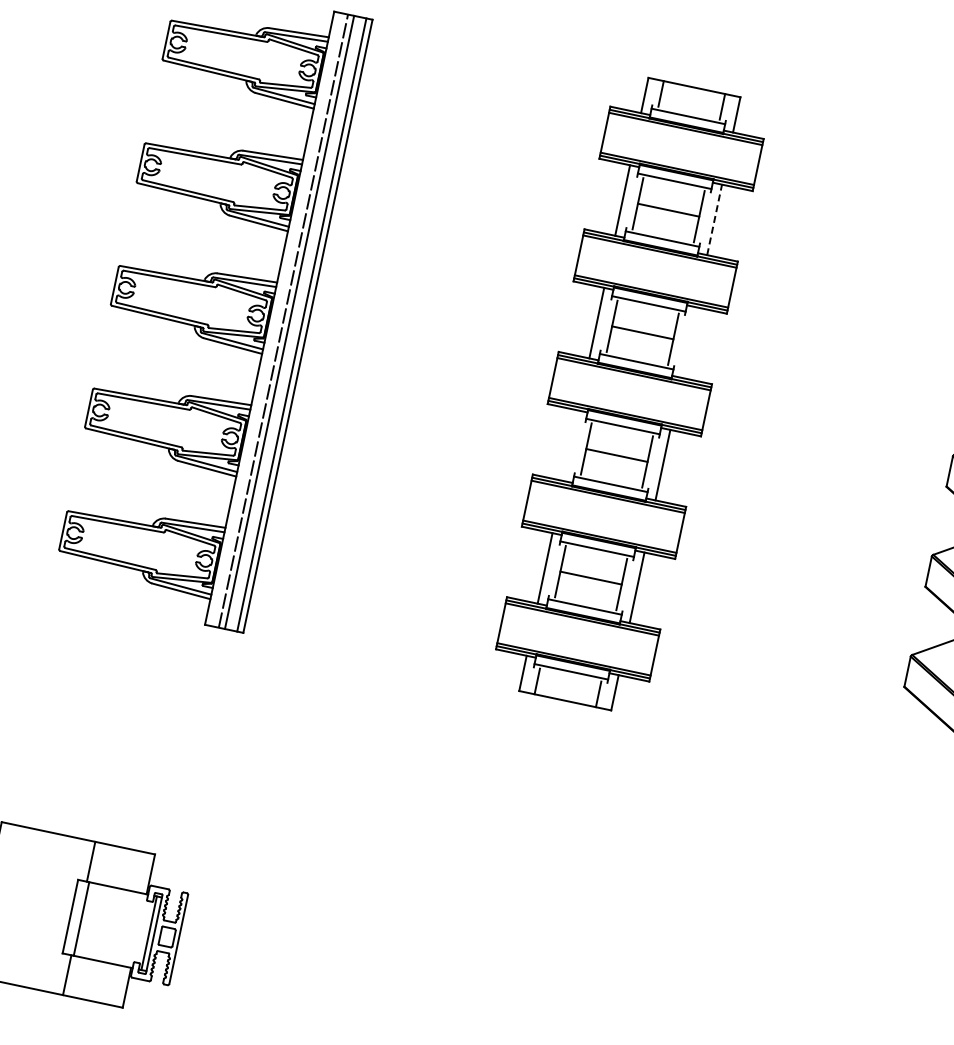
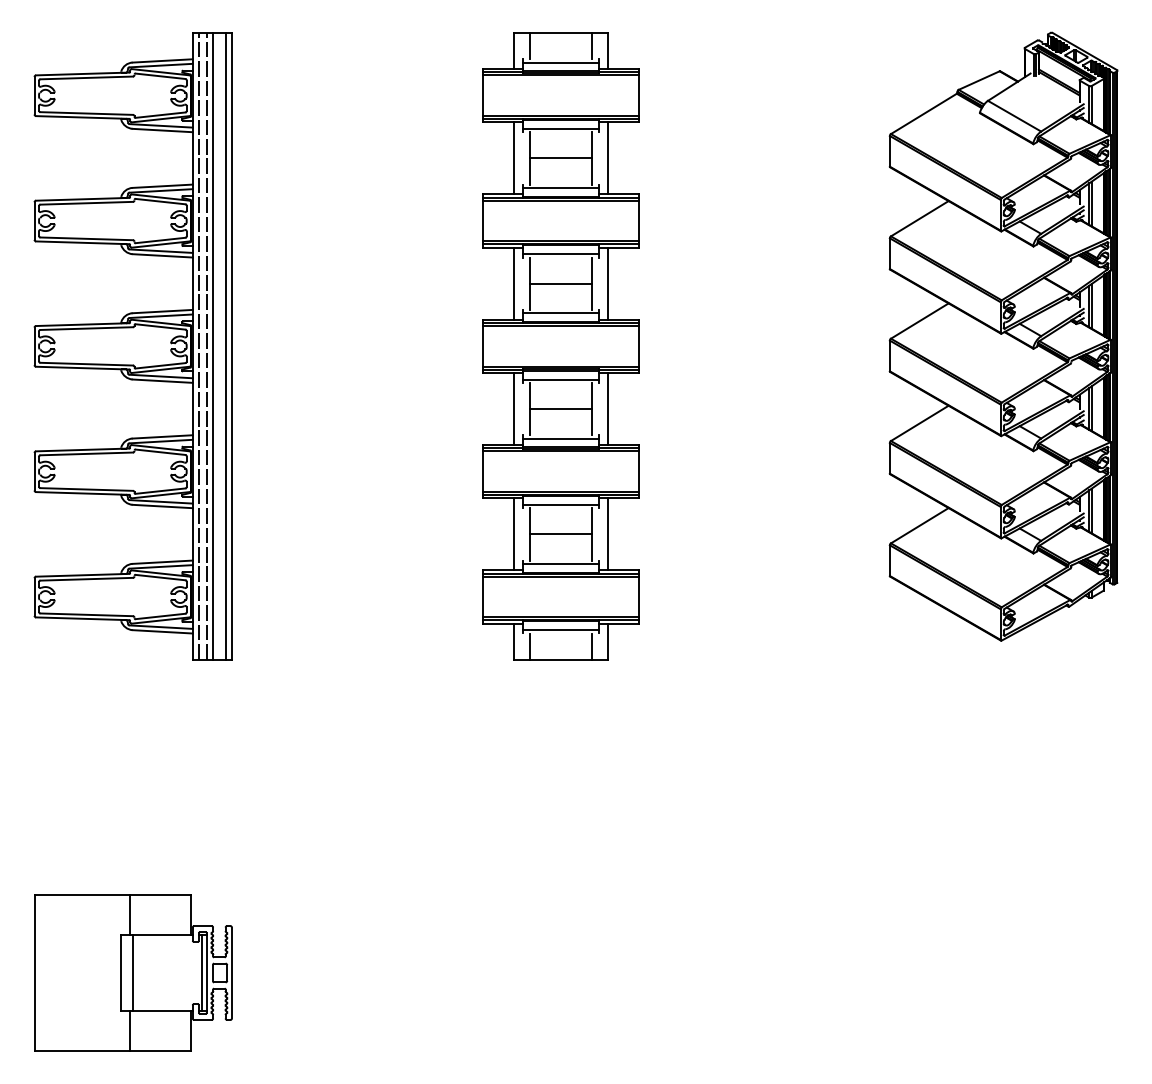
line: (714, 218) -> (607, 157), dashed -> solid
line: (276, 319) -> (199, 346), added
line: (688, 342) -> (607, 283), added
line: (570, 446) -> (513, 409), added

